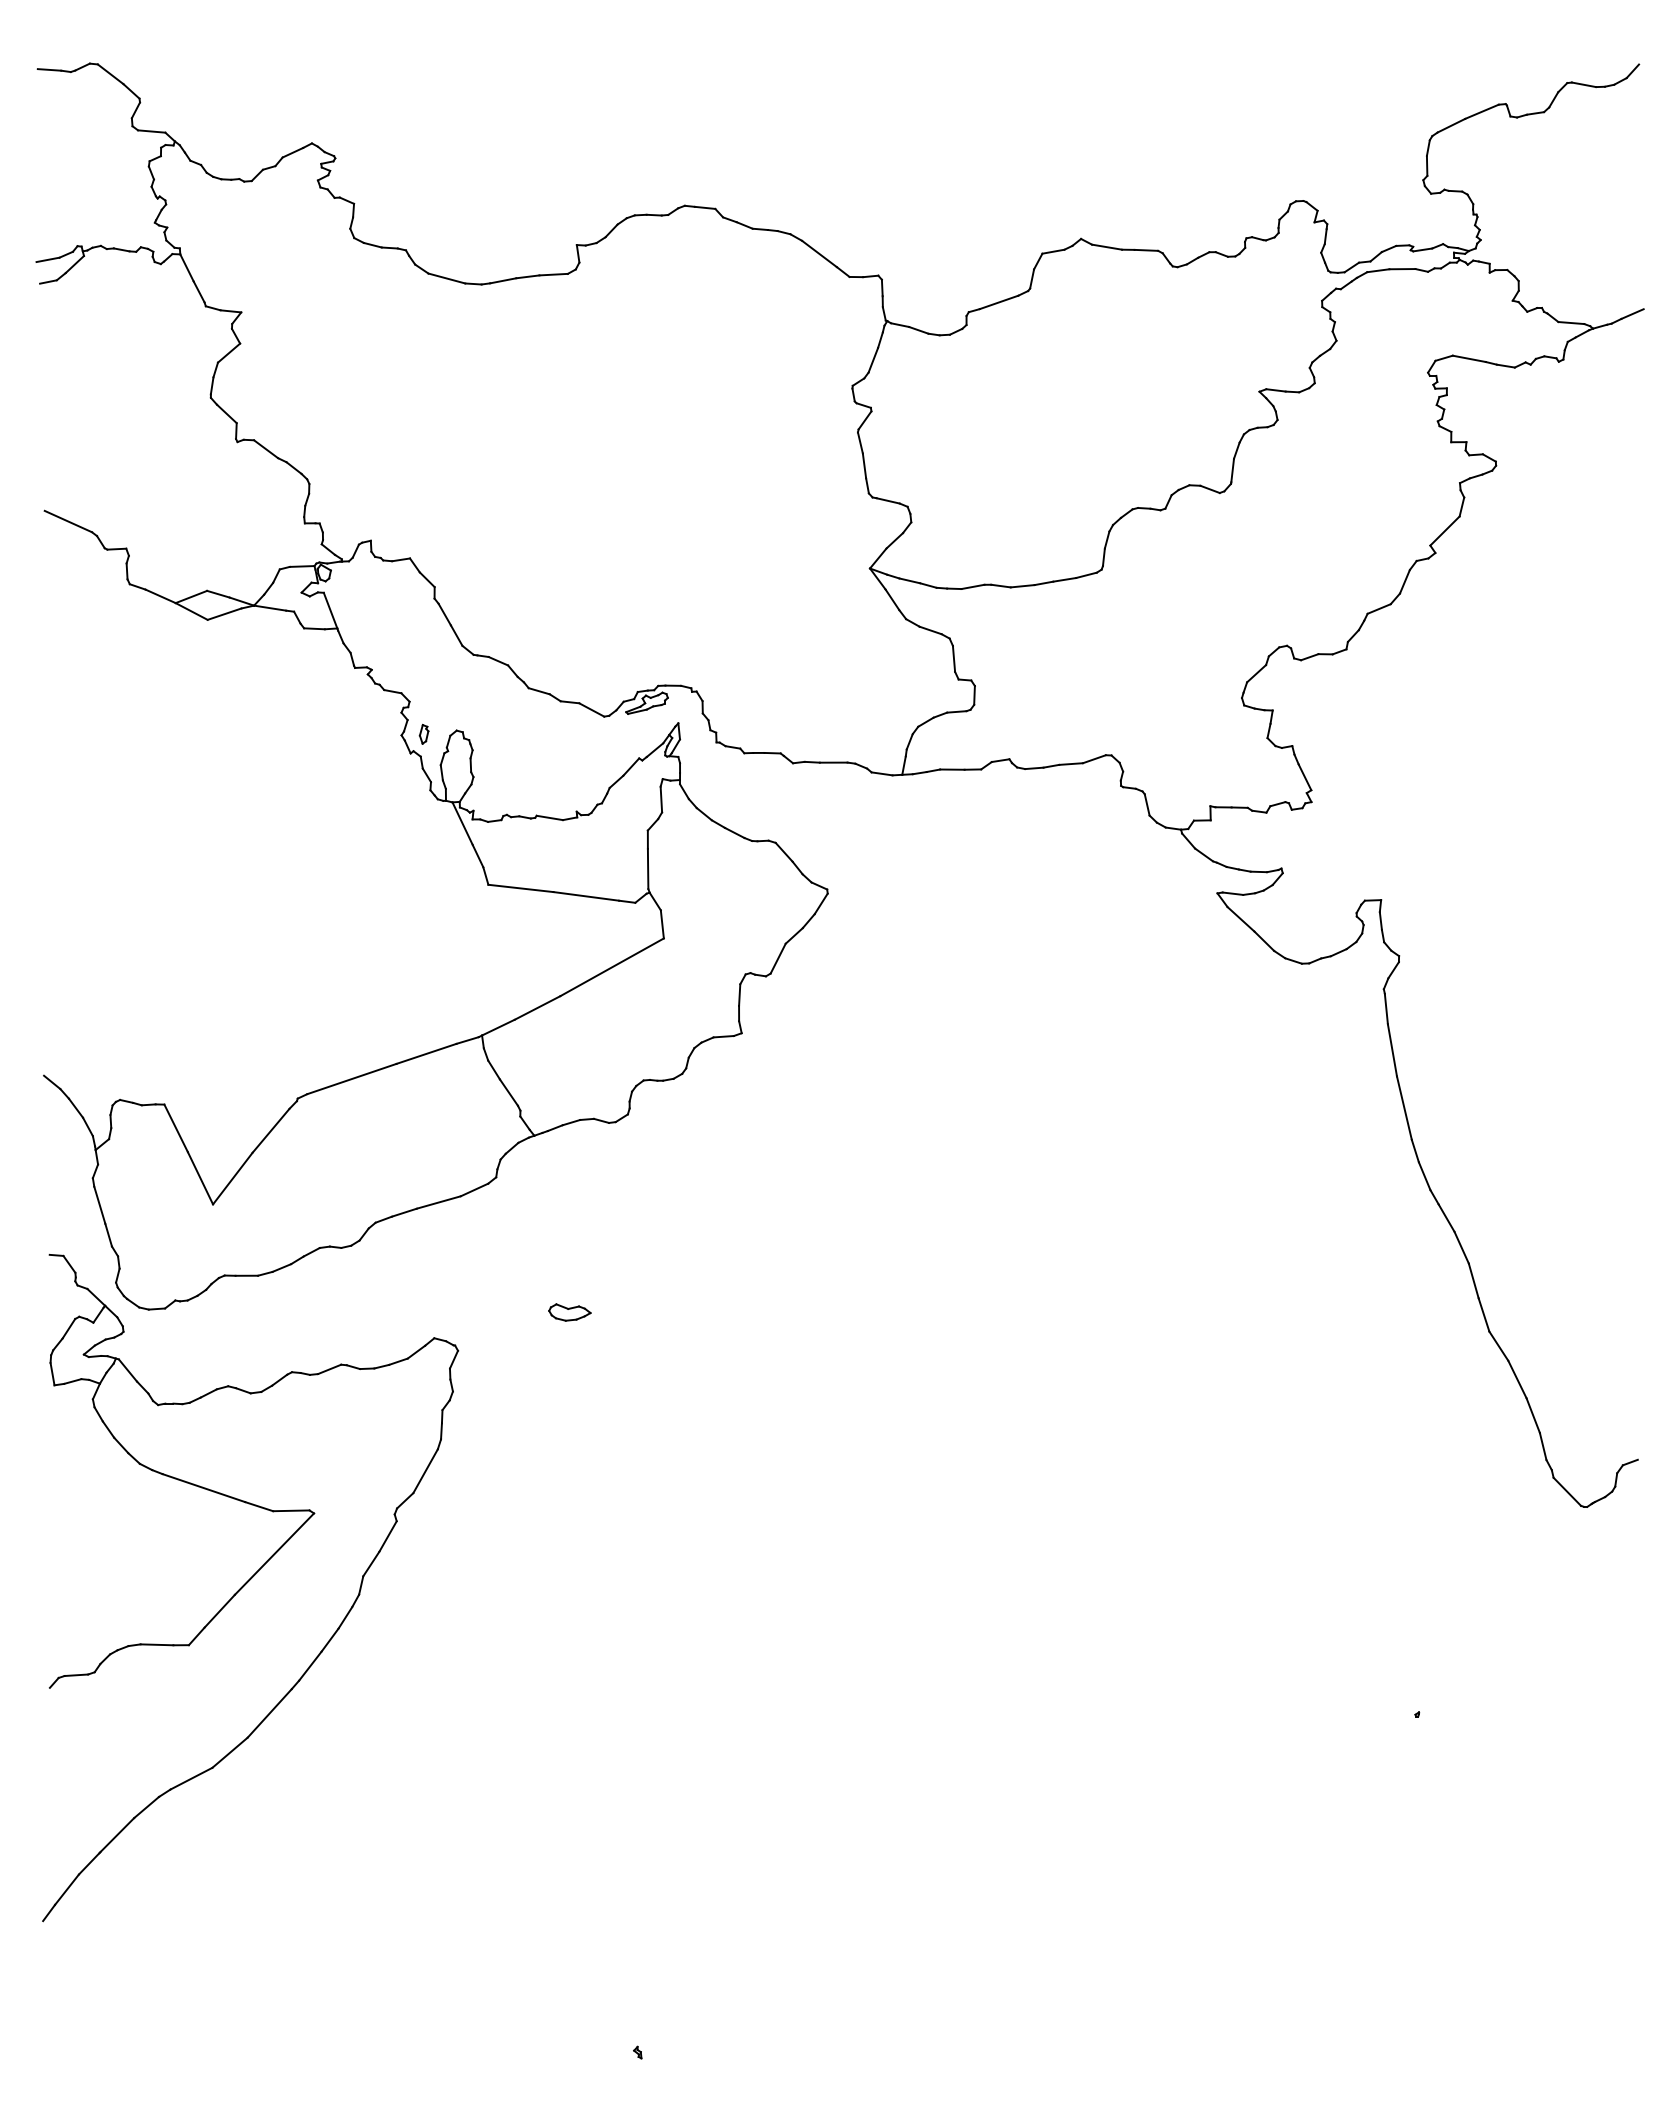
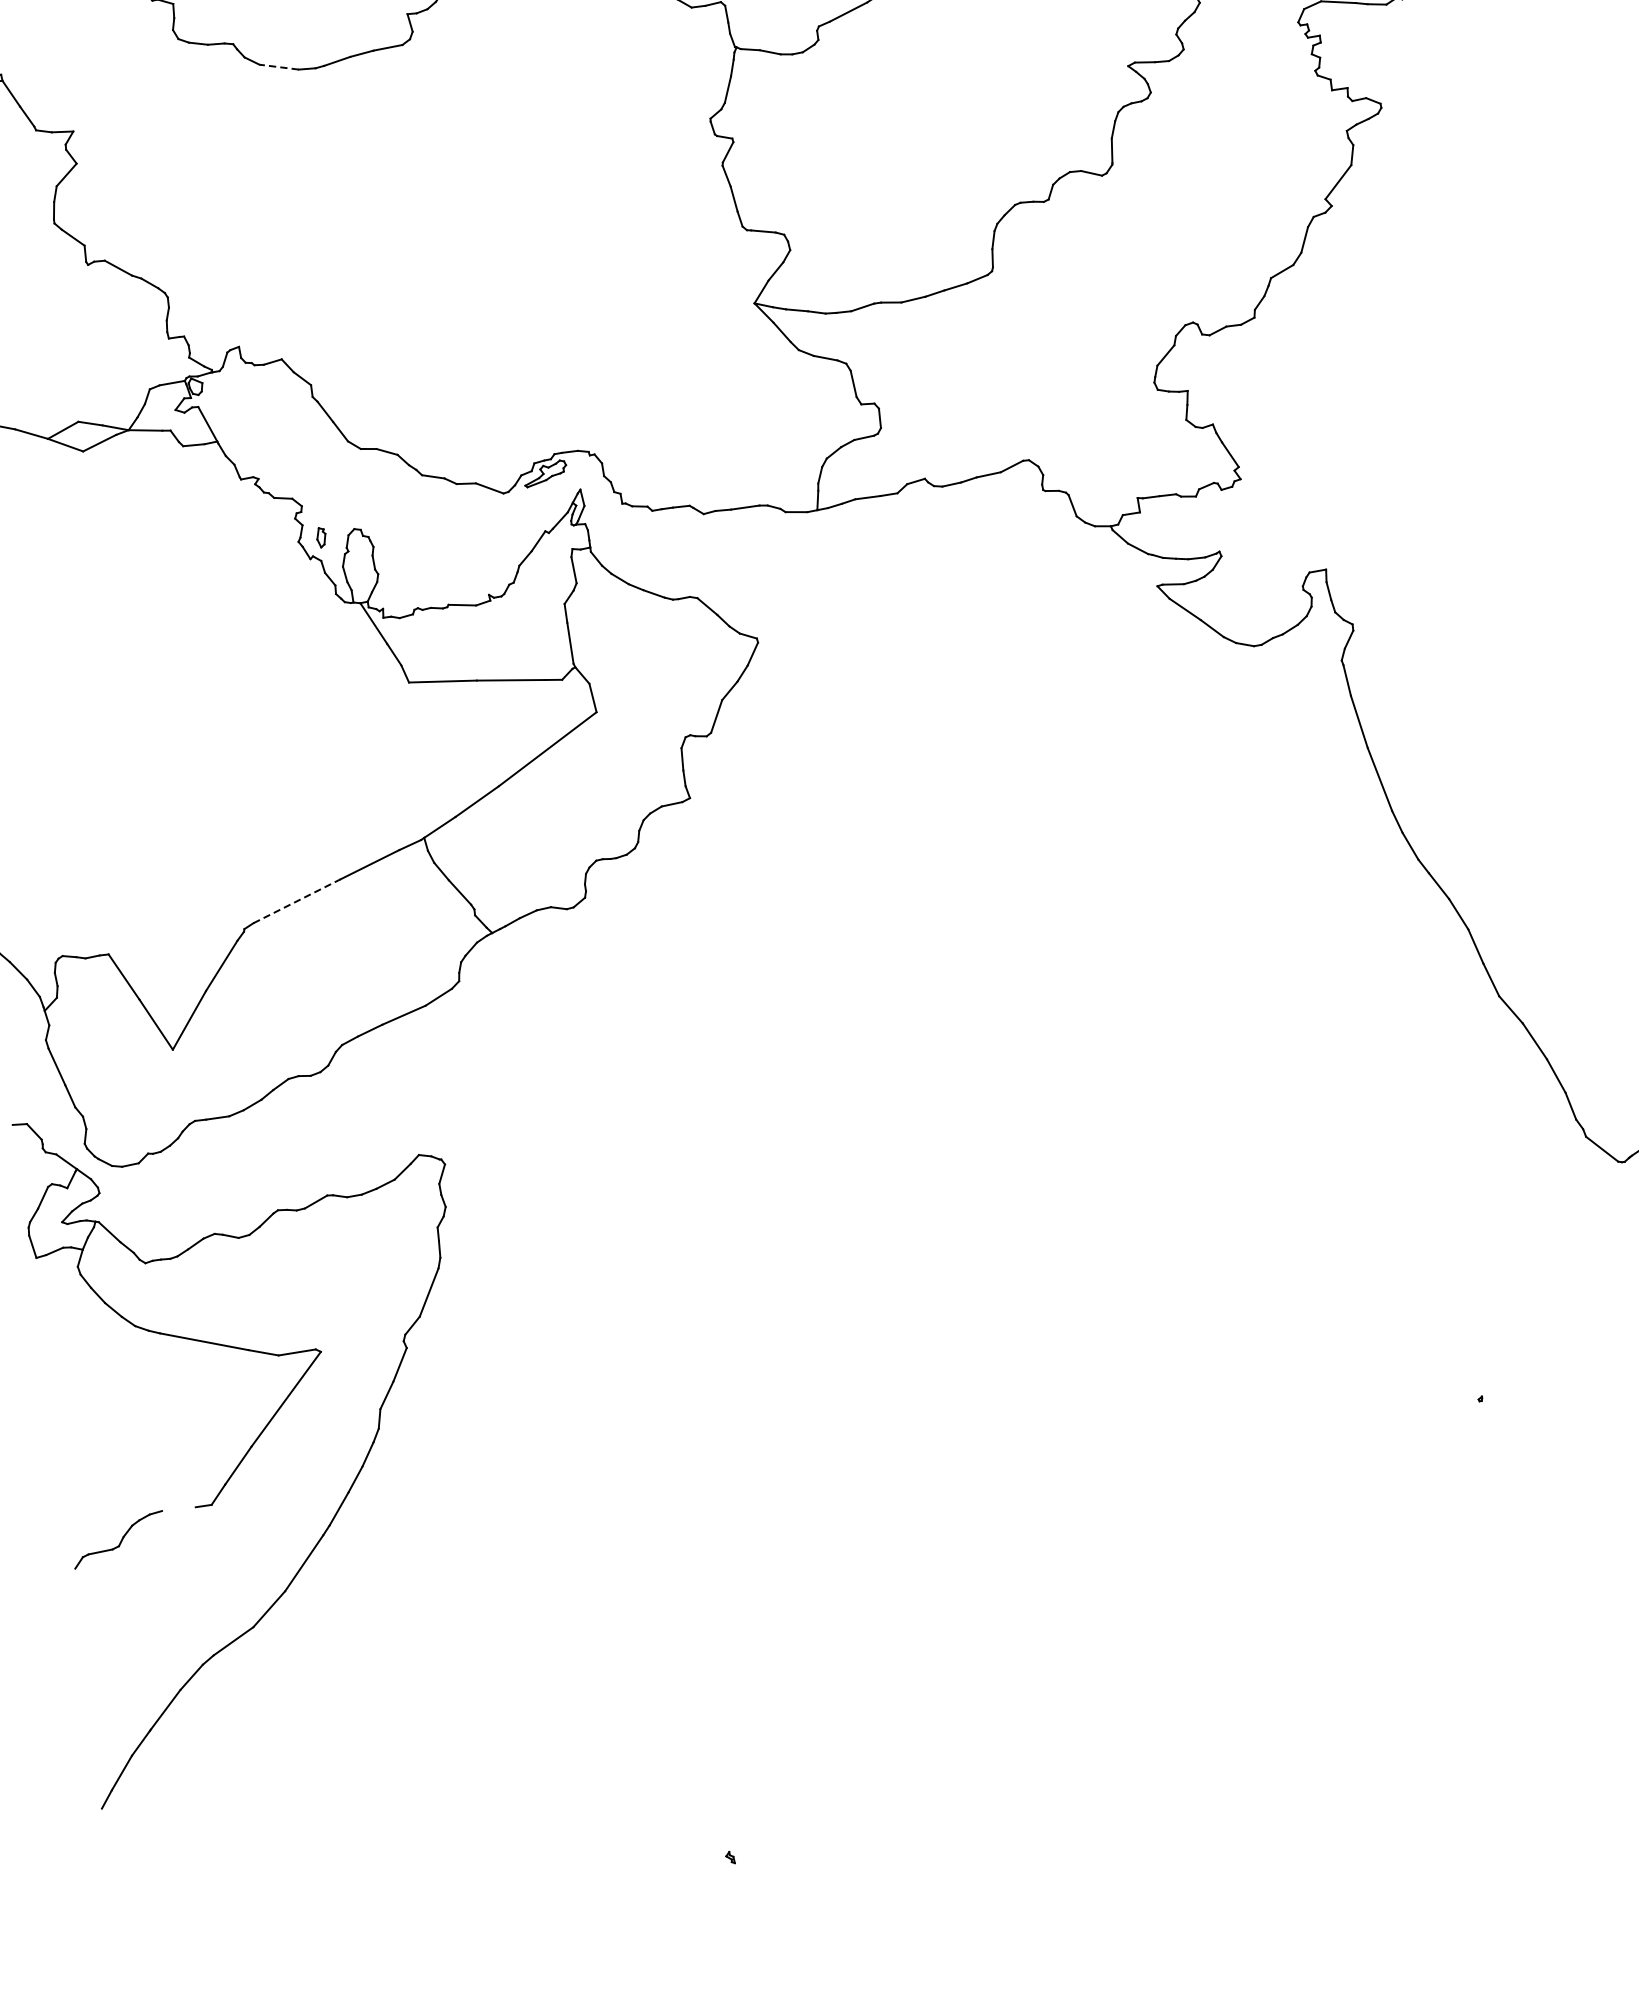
line: (446, 278) -> (278, 67), solid -> dashed
line: (352, 1078) -> (297, 900), solid -> dashed
part: (569, 1312) -> (553, 1109), removed
line: (156, 1644) -> (178, 1508), removed

